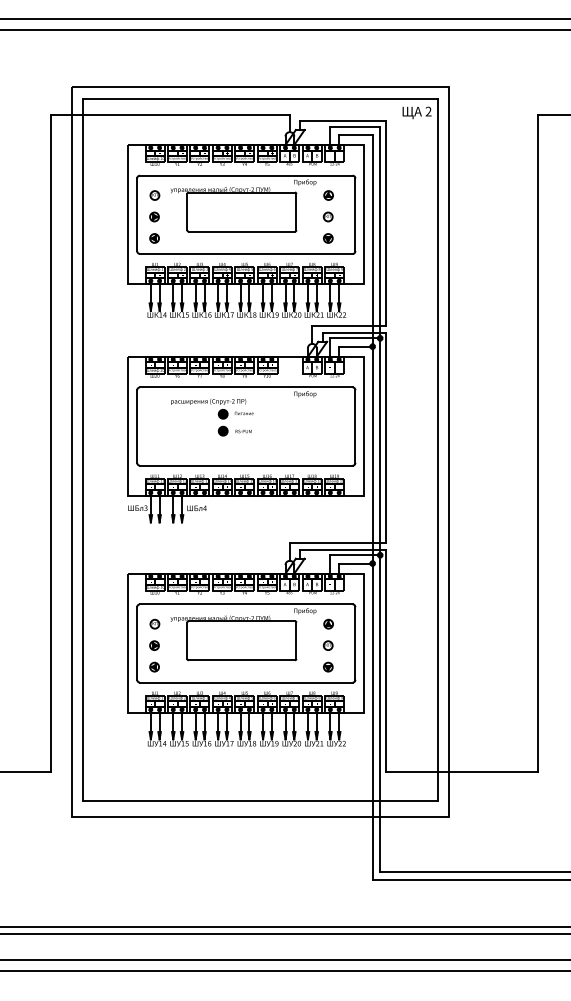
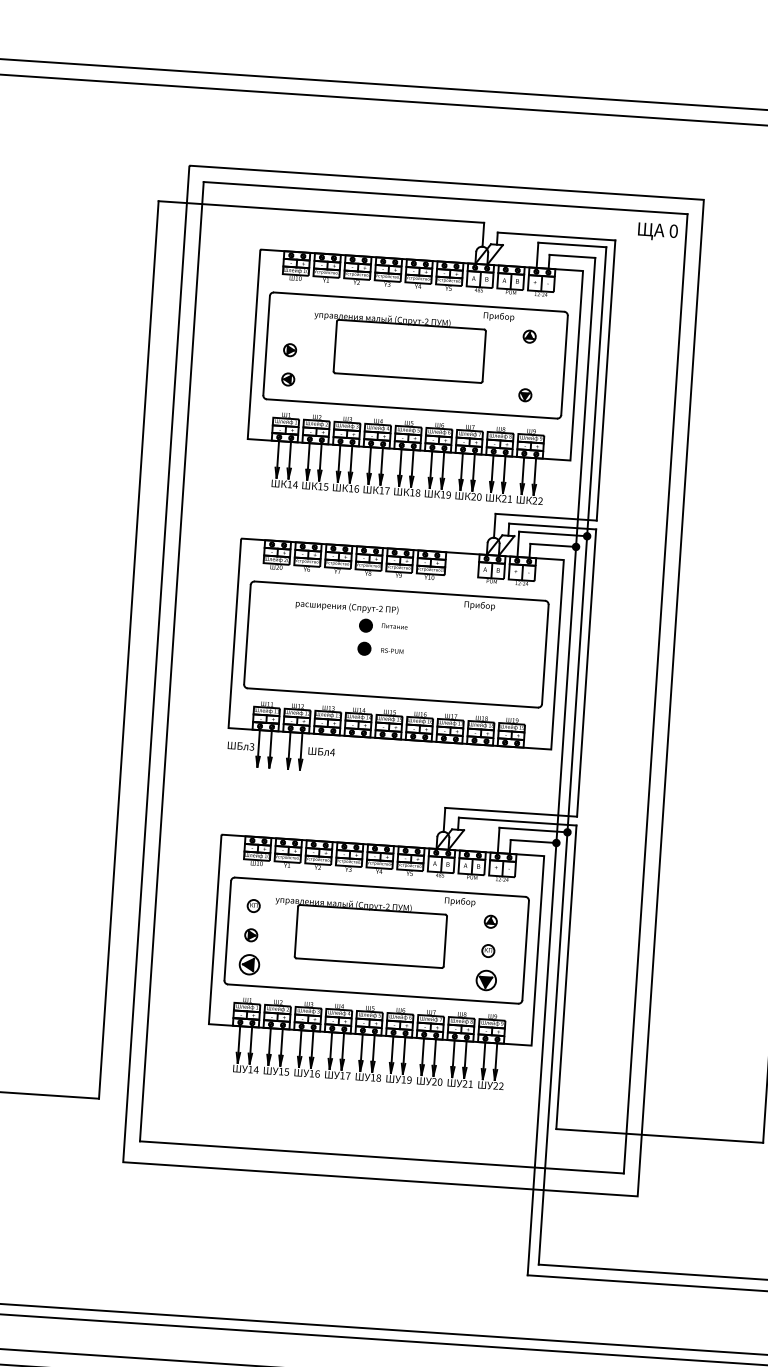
text: (428, 111) -> (673, 231), 2 -> 0
part: (154, 195) -> (292, 320), removed
part: (327, 216) -> (526, 365), removed
part: (154, 666) -> (249, 963), size x1.6
part: (328, 666) -> (486, 979), size x1.6

